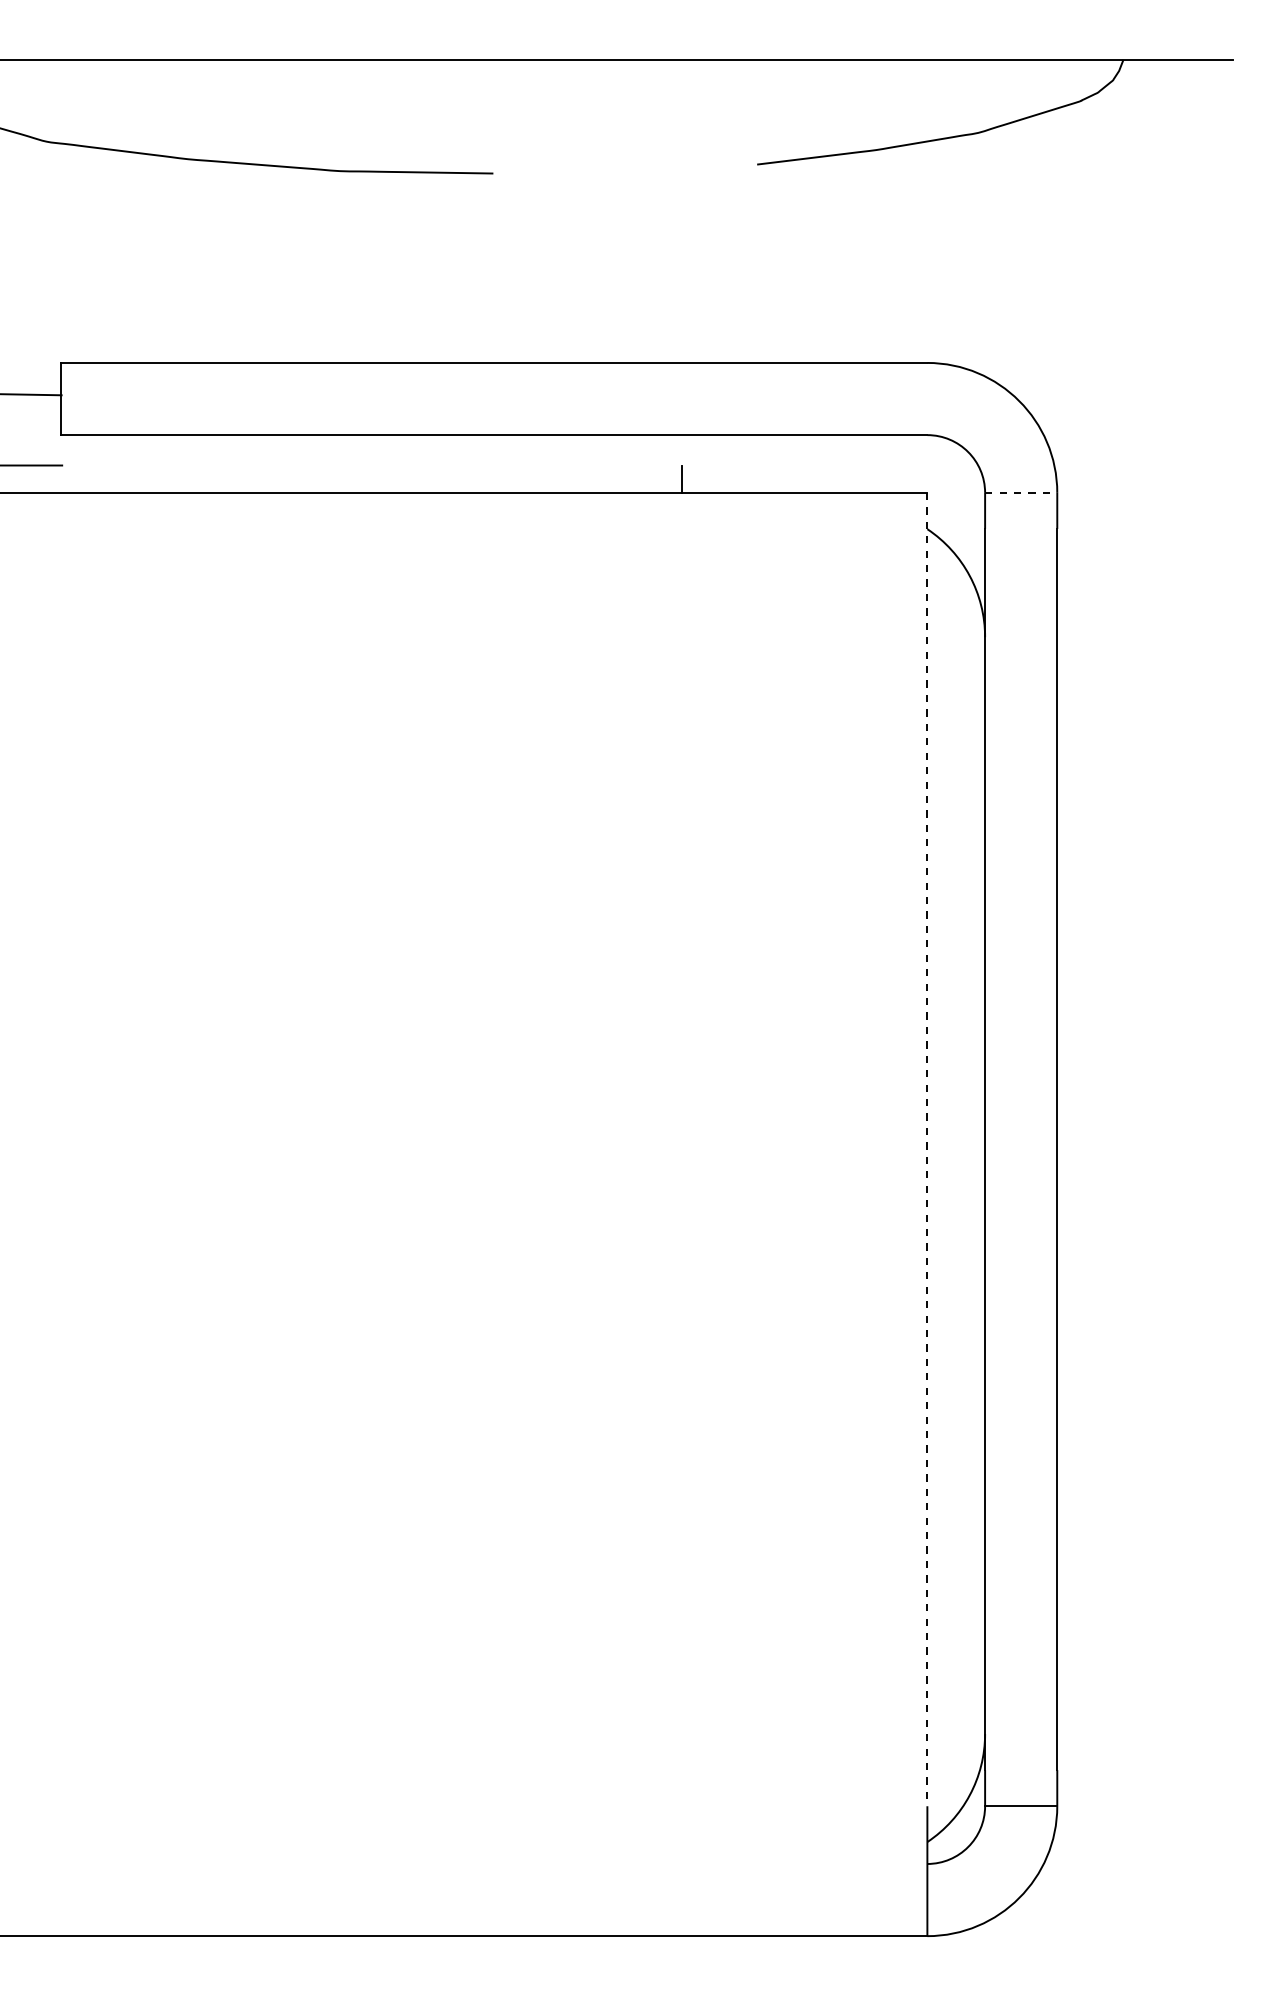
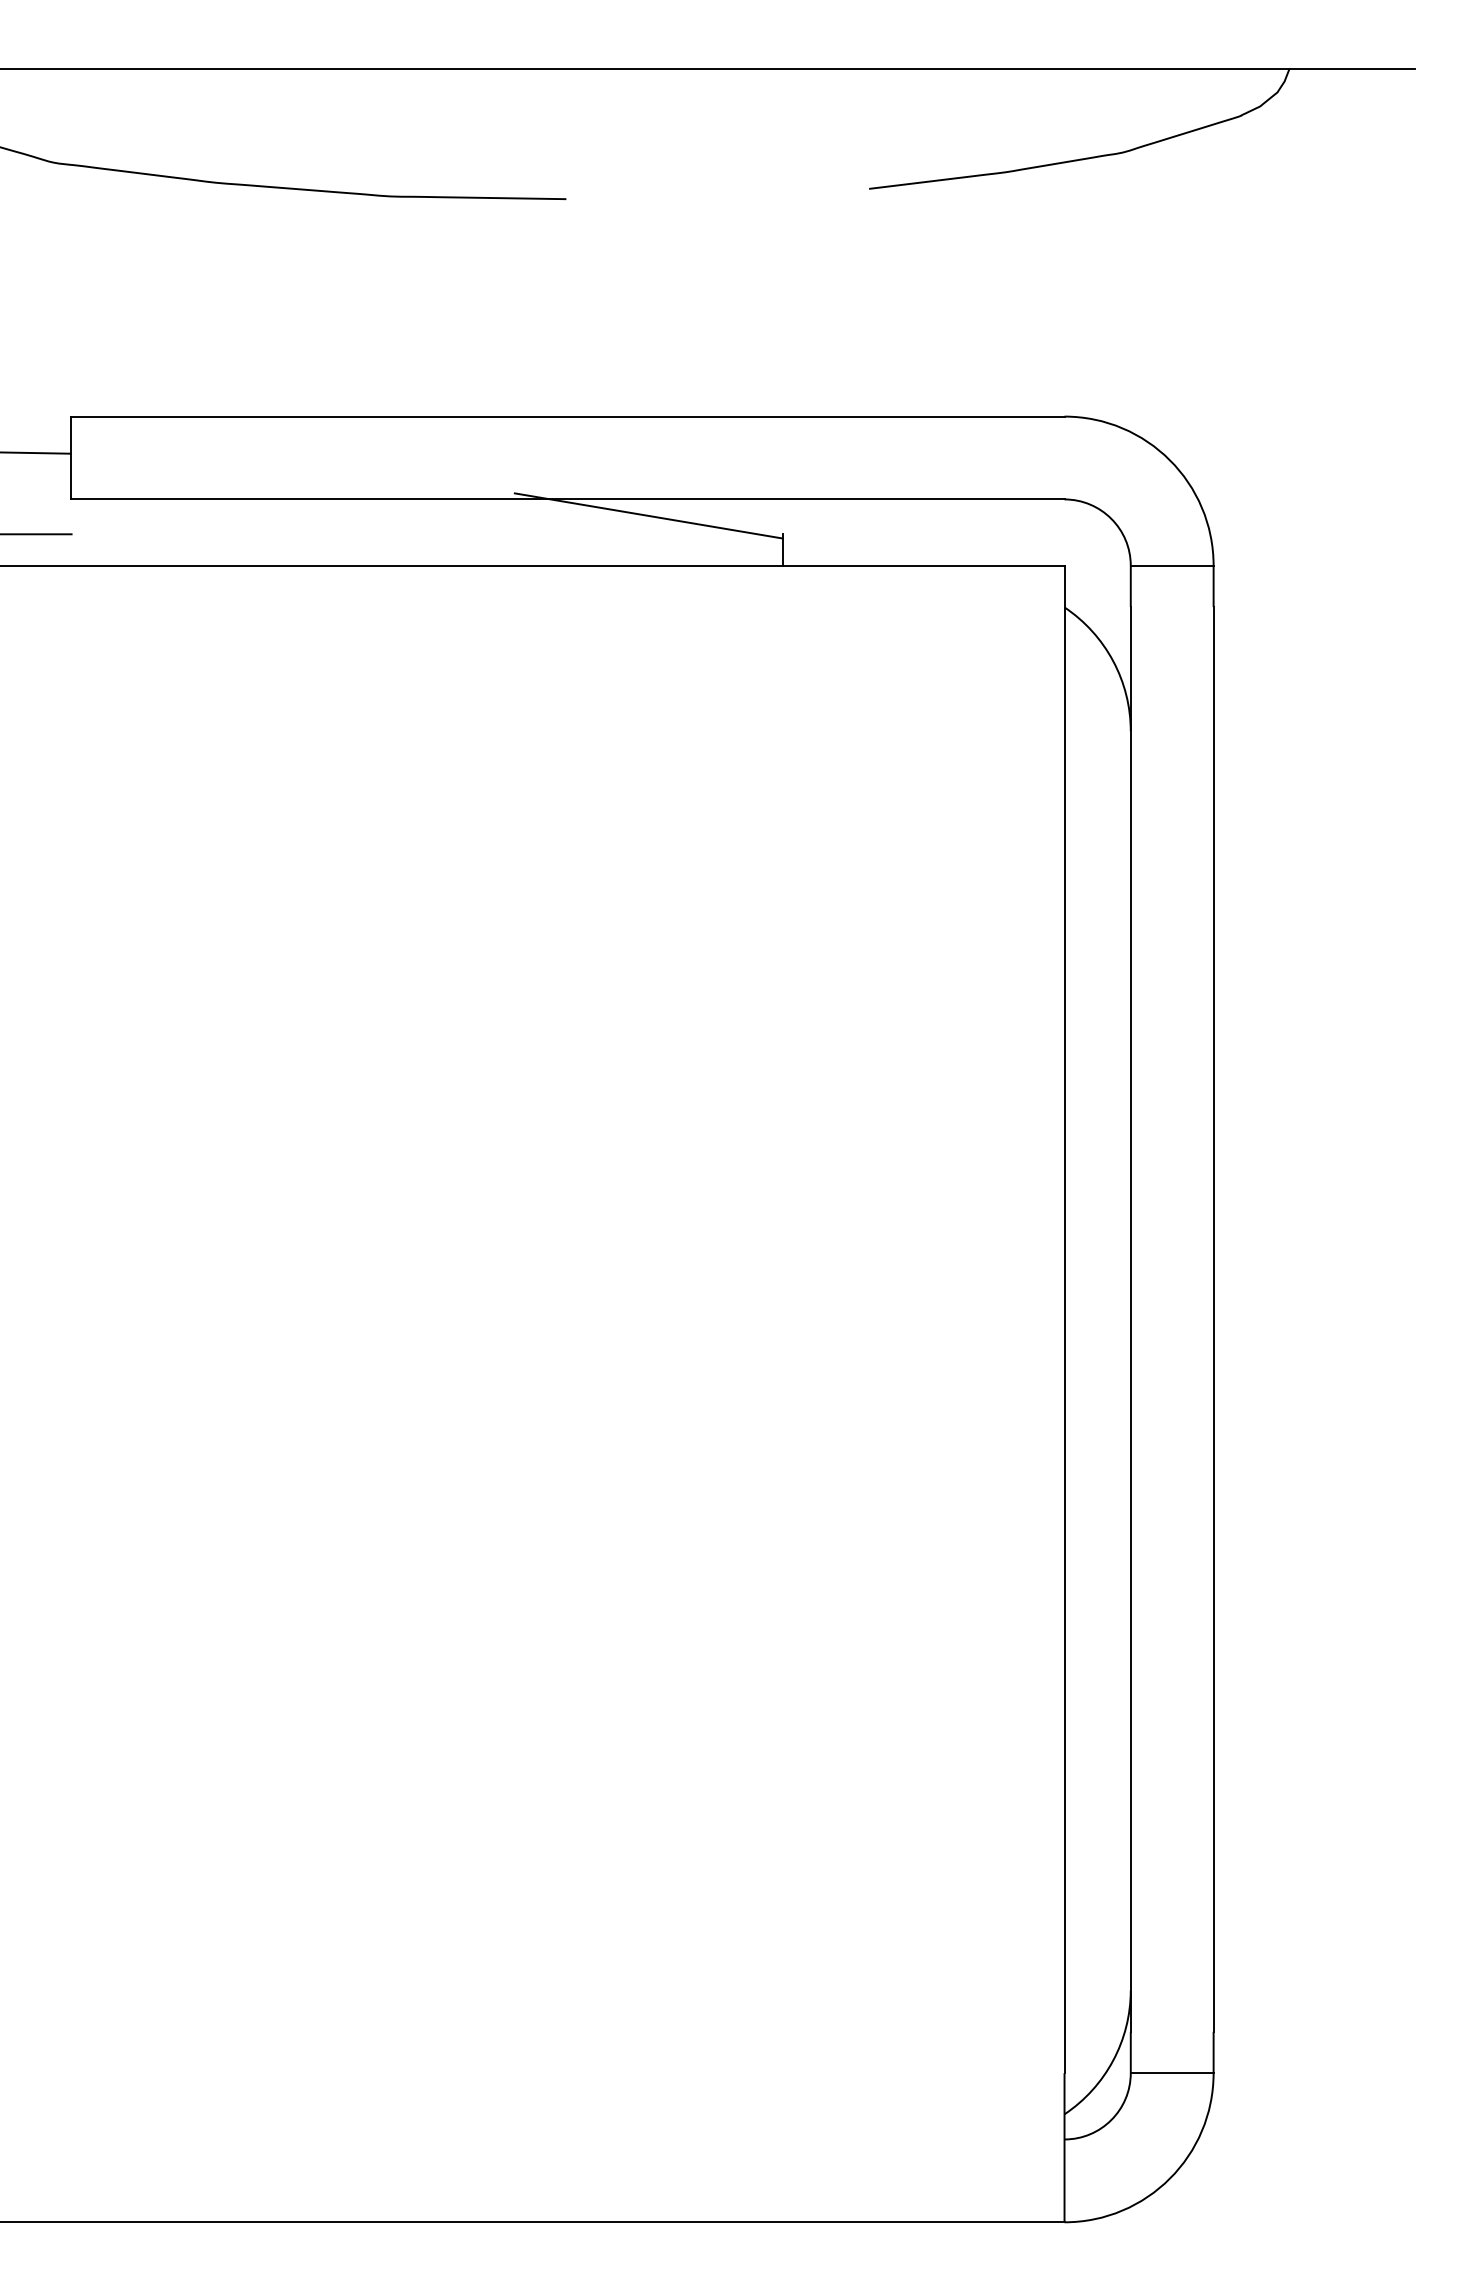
line: (564, 449) -> (648, 515), added
line: (1021, 492) -> (1172, 565), dashed -> solid
line: (927, 1149) -> (1064, 1319), dashed -> solid

